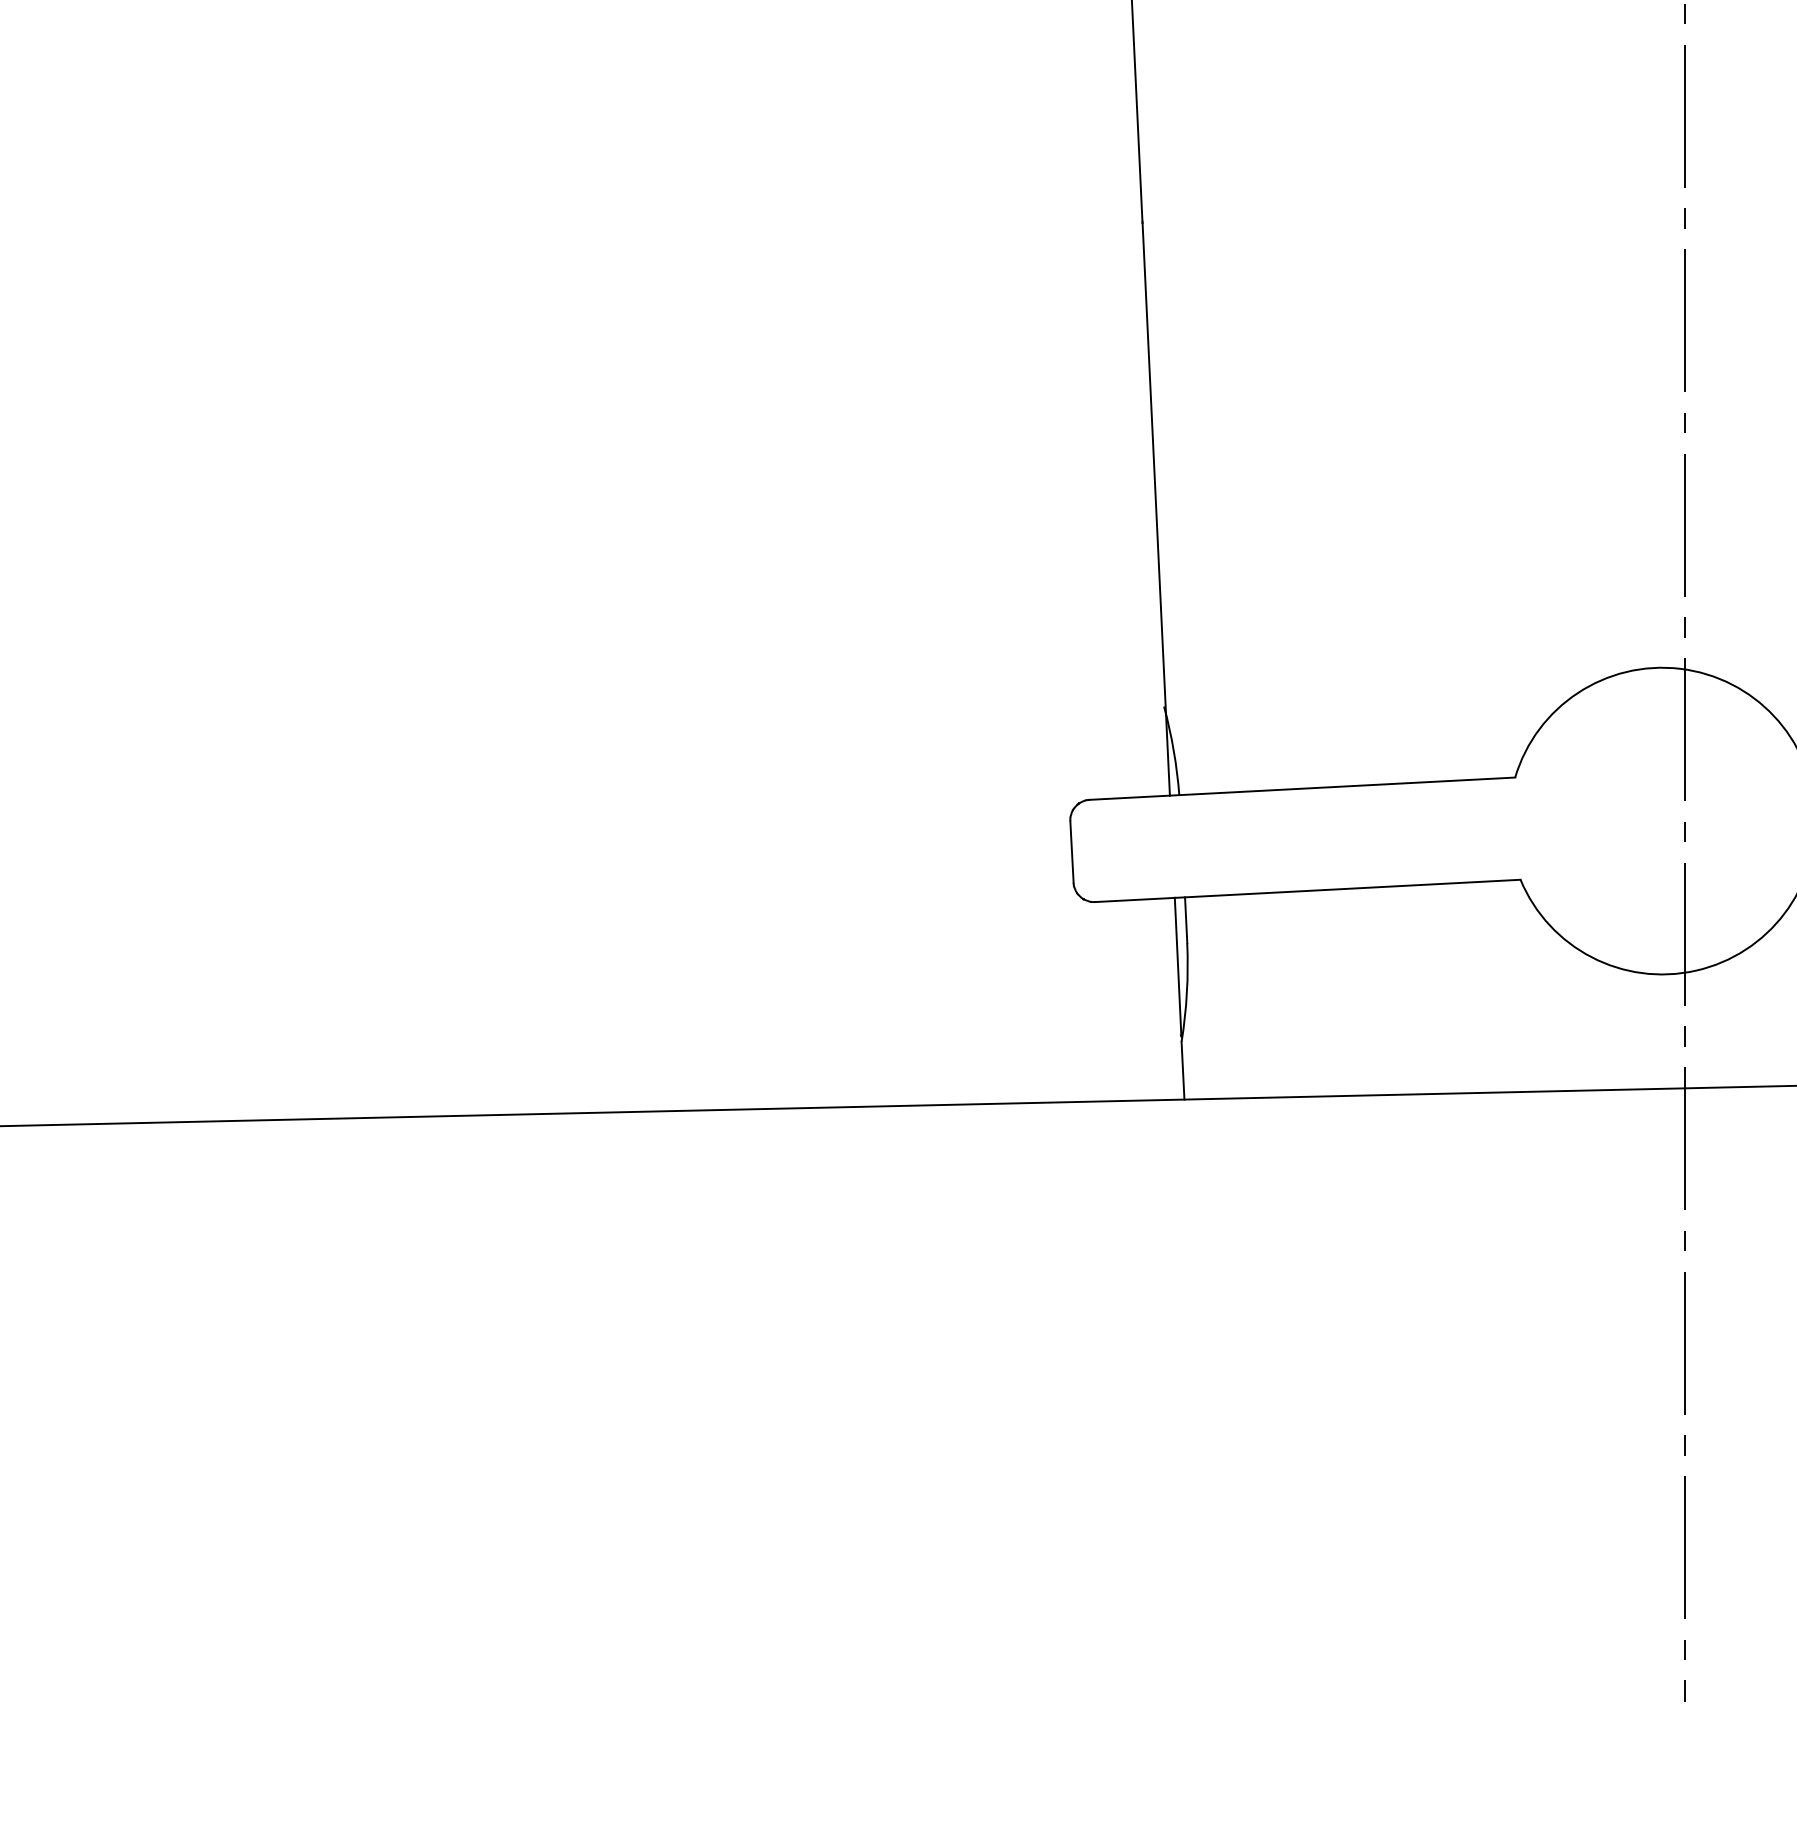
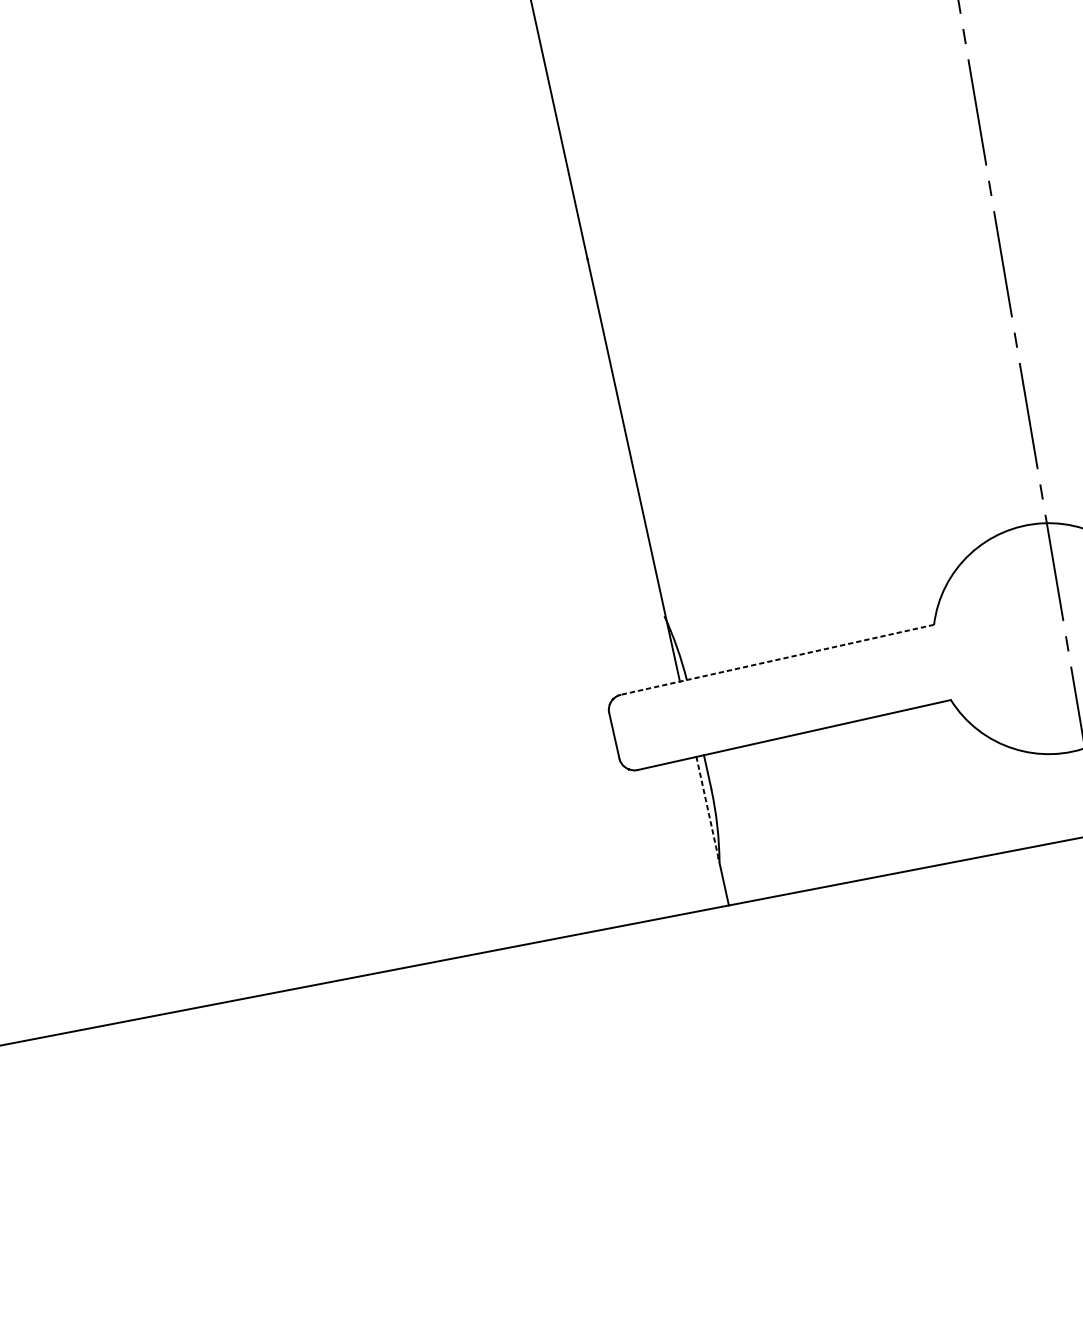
line: (1302, 788) -> (777, 659), solid -> dashed
line: (1178, 966) -> (707, 807), solid -> dashed

